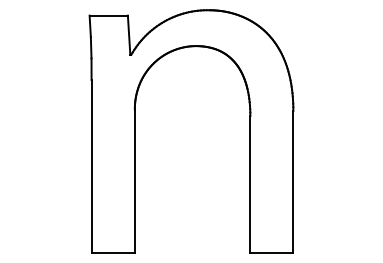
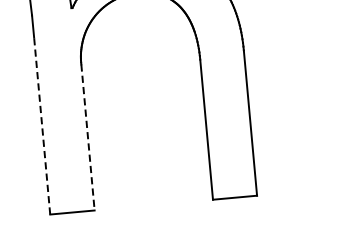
line: (91, 165) -> (42, 125), solid -> dashed
line: (134, 182) -> (87, 138), solid -> dashed

